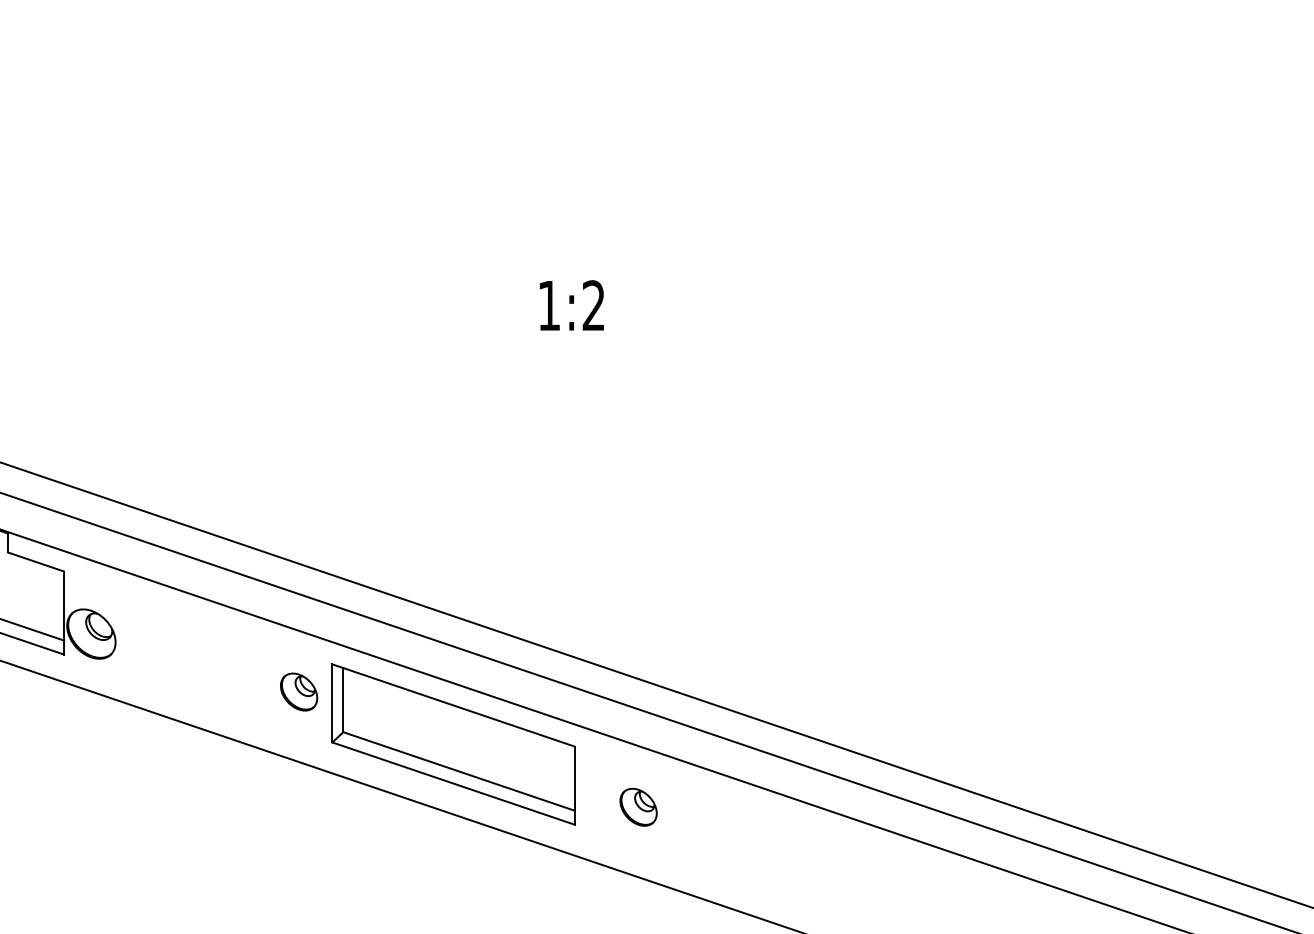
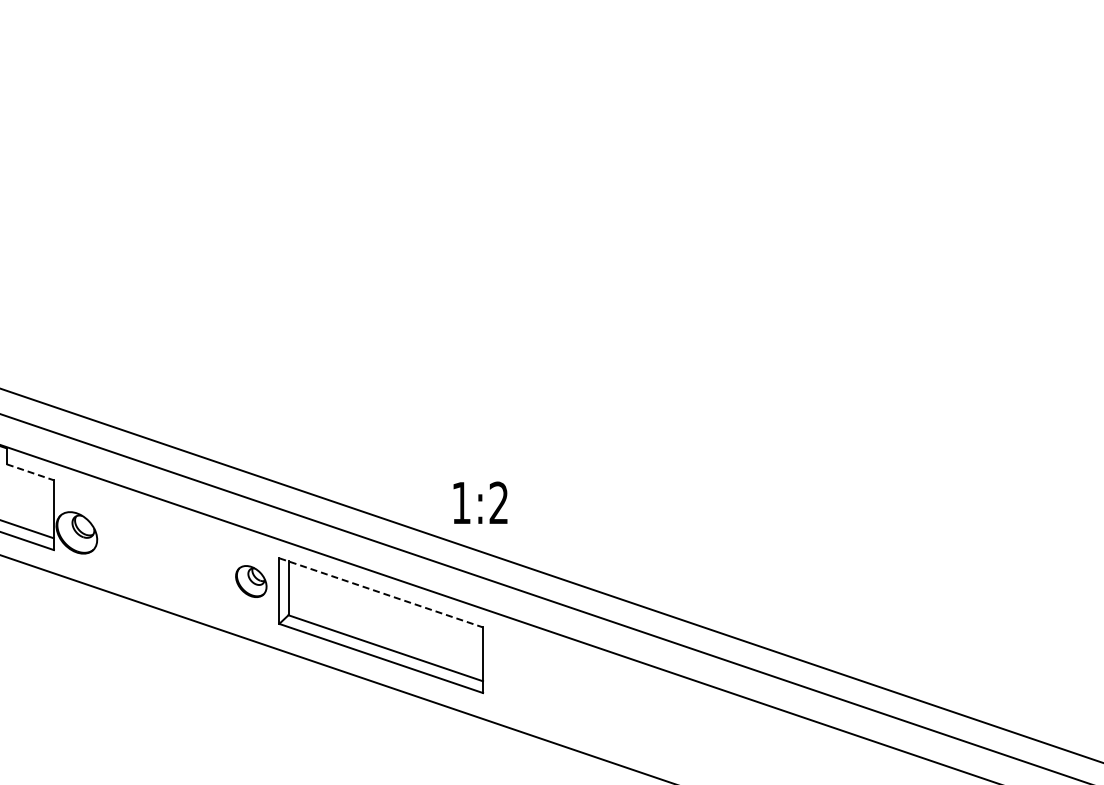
text: (571, 305) -> (480, 502), moved
line: (36, 562) -> (30, 472), solid -> dashed
line: (454, 705) -> (381, 592), solid -> dashed
part: (638, 807) -> (536, 678), removed

